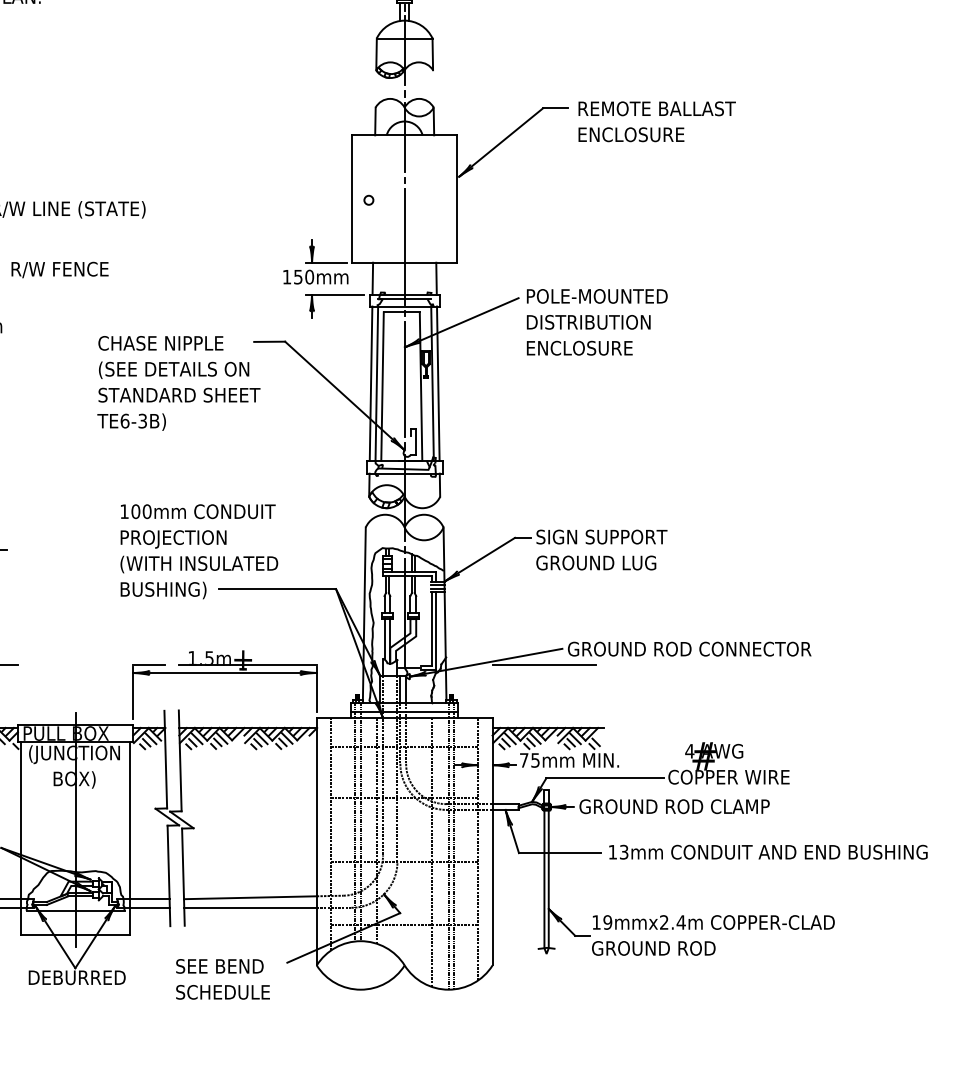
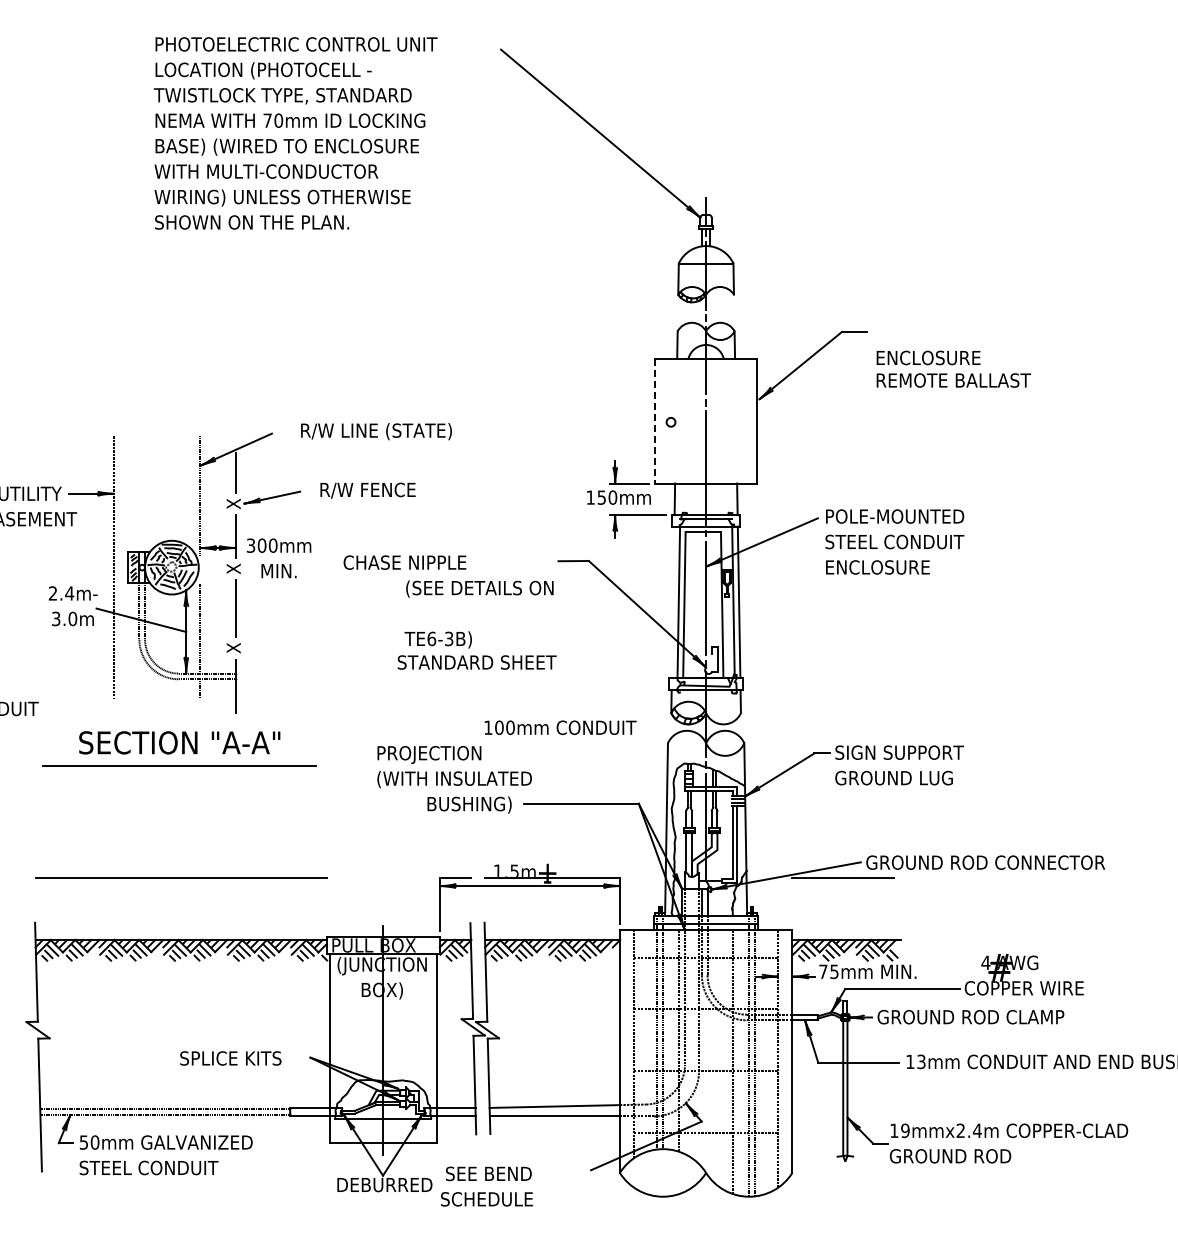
text: (656, 108) -> (953, 380), moved
line: (352, 199) -> (654, 421), solid -> dashed
text: (596, 321) -> (894, 541), DISTRIBUTION -> STEEL CONDUIT
text: (160, 343) -> (404, 562), moved
line: (370, 382) -> (672, 601), removed
text: (178, 395) -> (476, 662), moved
text: (198, 511) -> (560, 727), moved
text: (199, 552) -> (454, 767), moved
text: (219, 966) -> (488, 1173), moved
text: (222, 992) -> (486, 1199), moved

